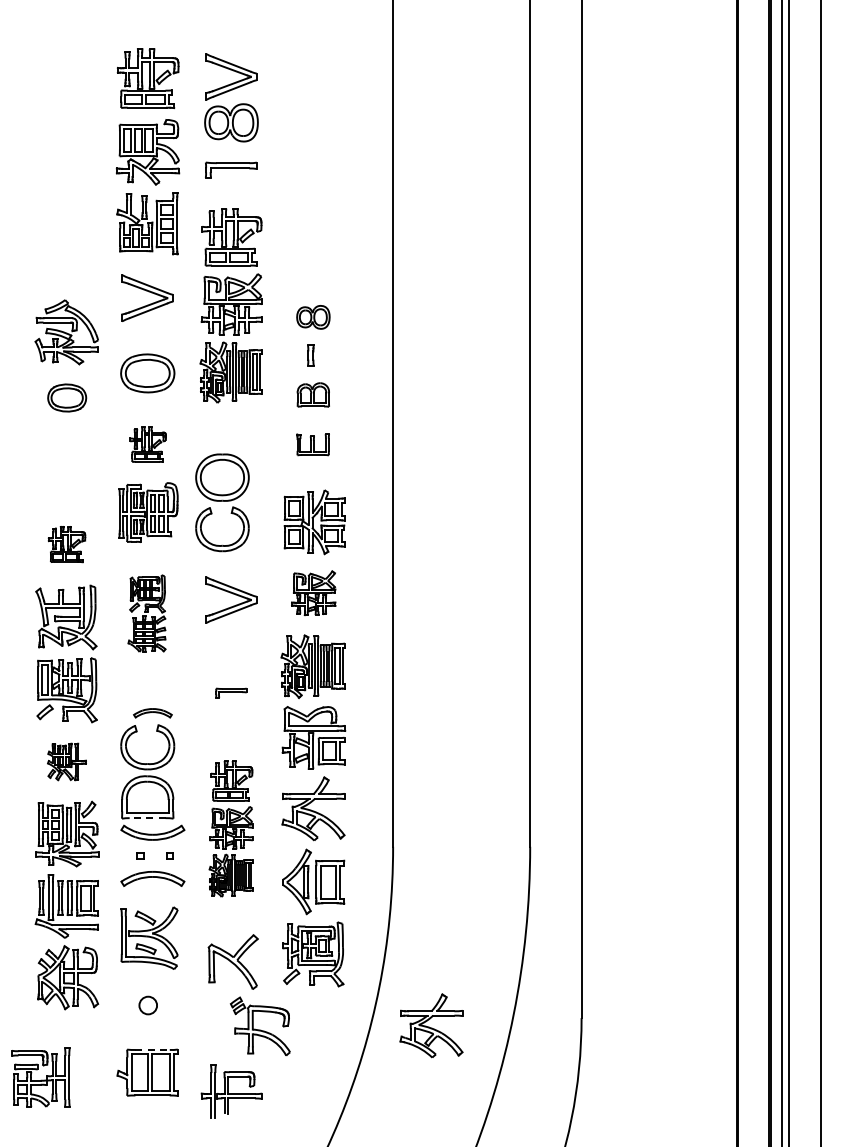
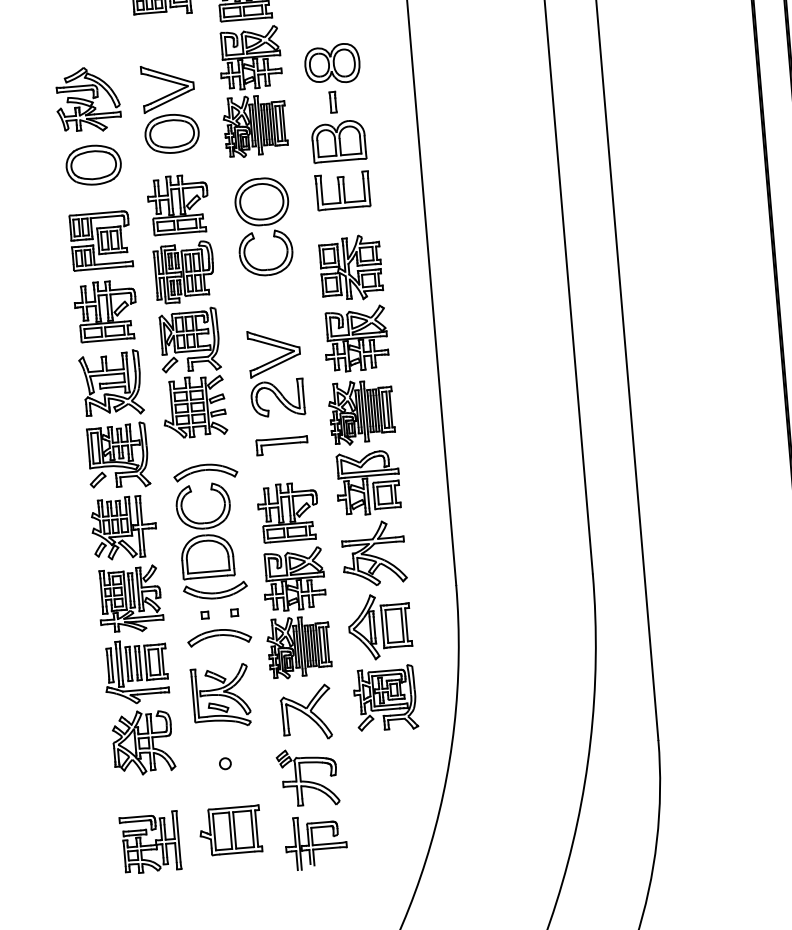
part: (147, 297) -> (167, 87), moved
part: (313, 317) -> (332, 64), size x1.67
part: (313, 394) -> (339, 141), size x1.67
part: (67, 397) -> (94, 164), size x1.43
part: (147, 444) -> (177, 204), size x1.67
part: (312, 444) -> (342, 190), size x1.67
part: (67, 473) -> (100, 240), added
part: (222, 502) -> (263, 226), moved
part: (66, 544) -> (105, 311), size x1.67
part: (313, 592) -> (355, 338), size x1.43
part: (146, 613) -> (190, 373), size x1.67
part: (231, 645) -> (278, 398), added
part: (231, 692) -> (282, 444), size x1.67
part: (152, 713) -> (205, 472), size x1.67
part: (66, 761) -> (123, 527), size x1.67
line: (147, 818) -> (209, 577), dashed -> solid
part: (230, 828) -> (292, 580), size x1.43
circle: (147, 1005) -> (224, 763), size x0.62
part: (431, 1025) -> (509, 759), removed
part: (259, 1026) -> (307, 777), moved
line: (153, 1049) -> (234, 807), dashed -> solid
part: (40, 1077) -> (150, 842), moved

